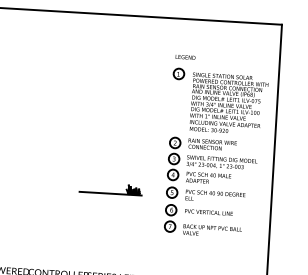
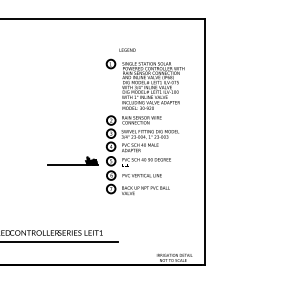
part: (215, 152) -> (144, 126), moved

